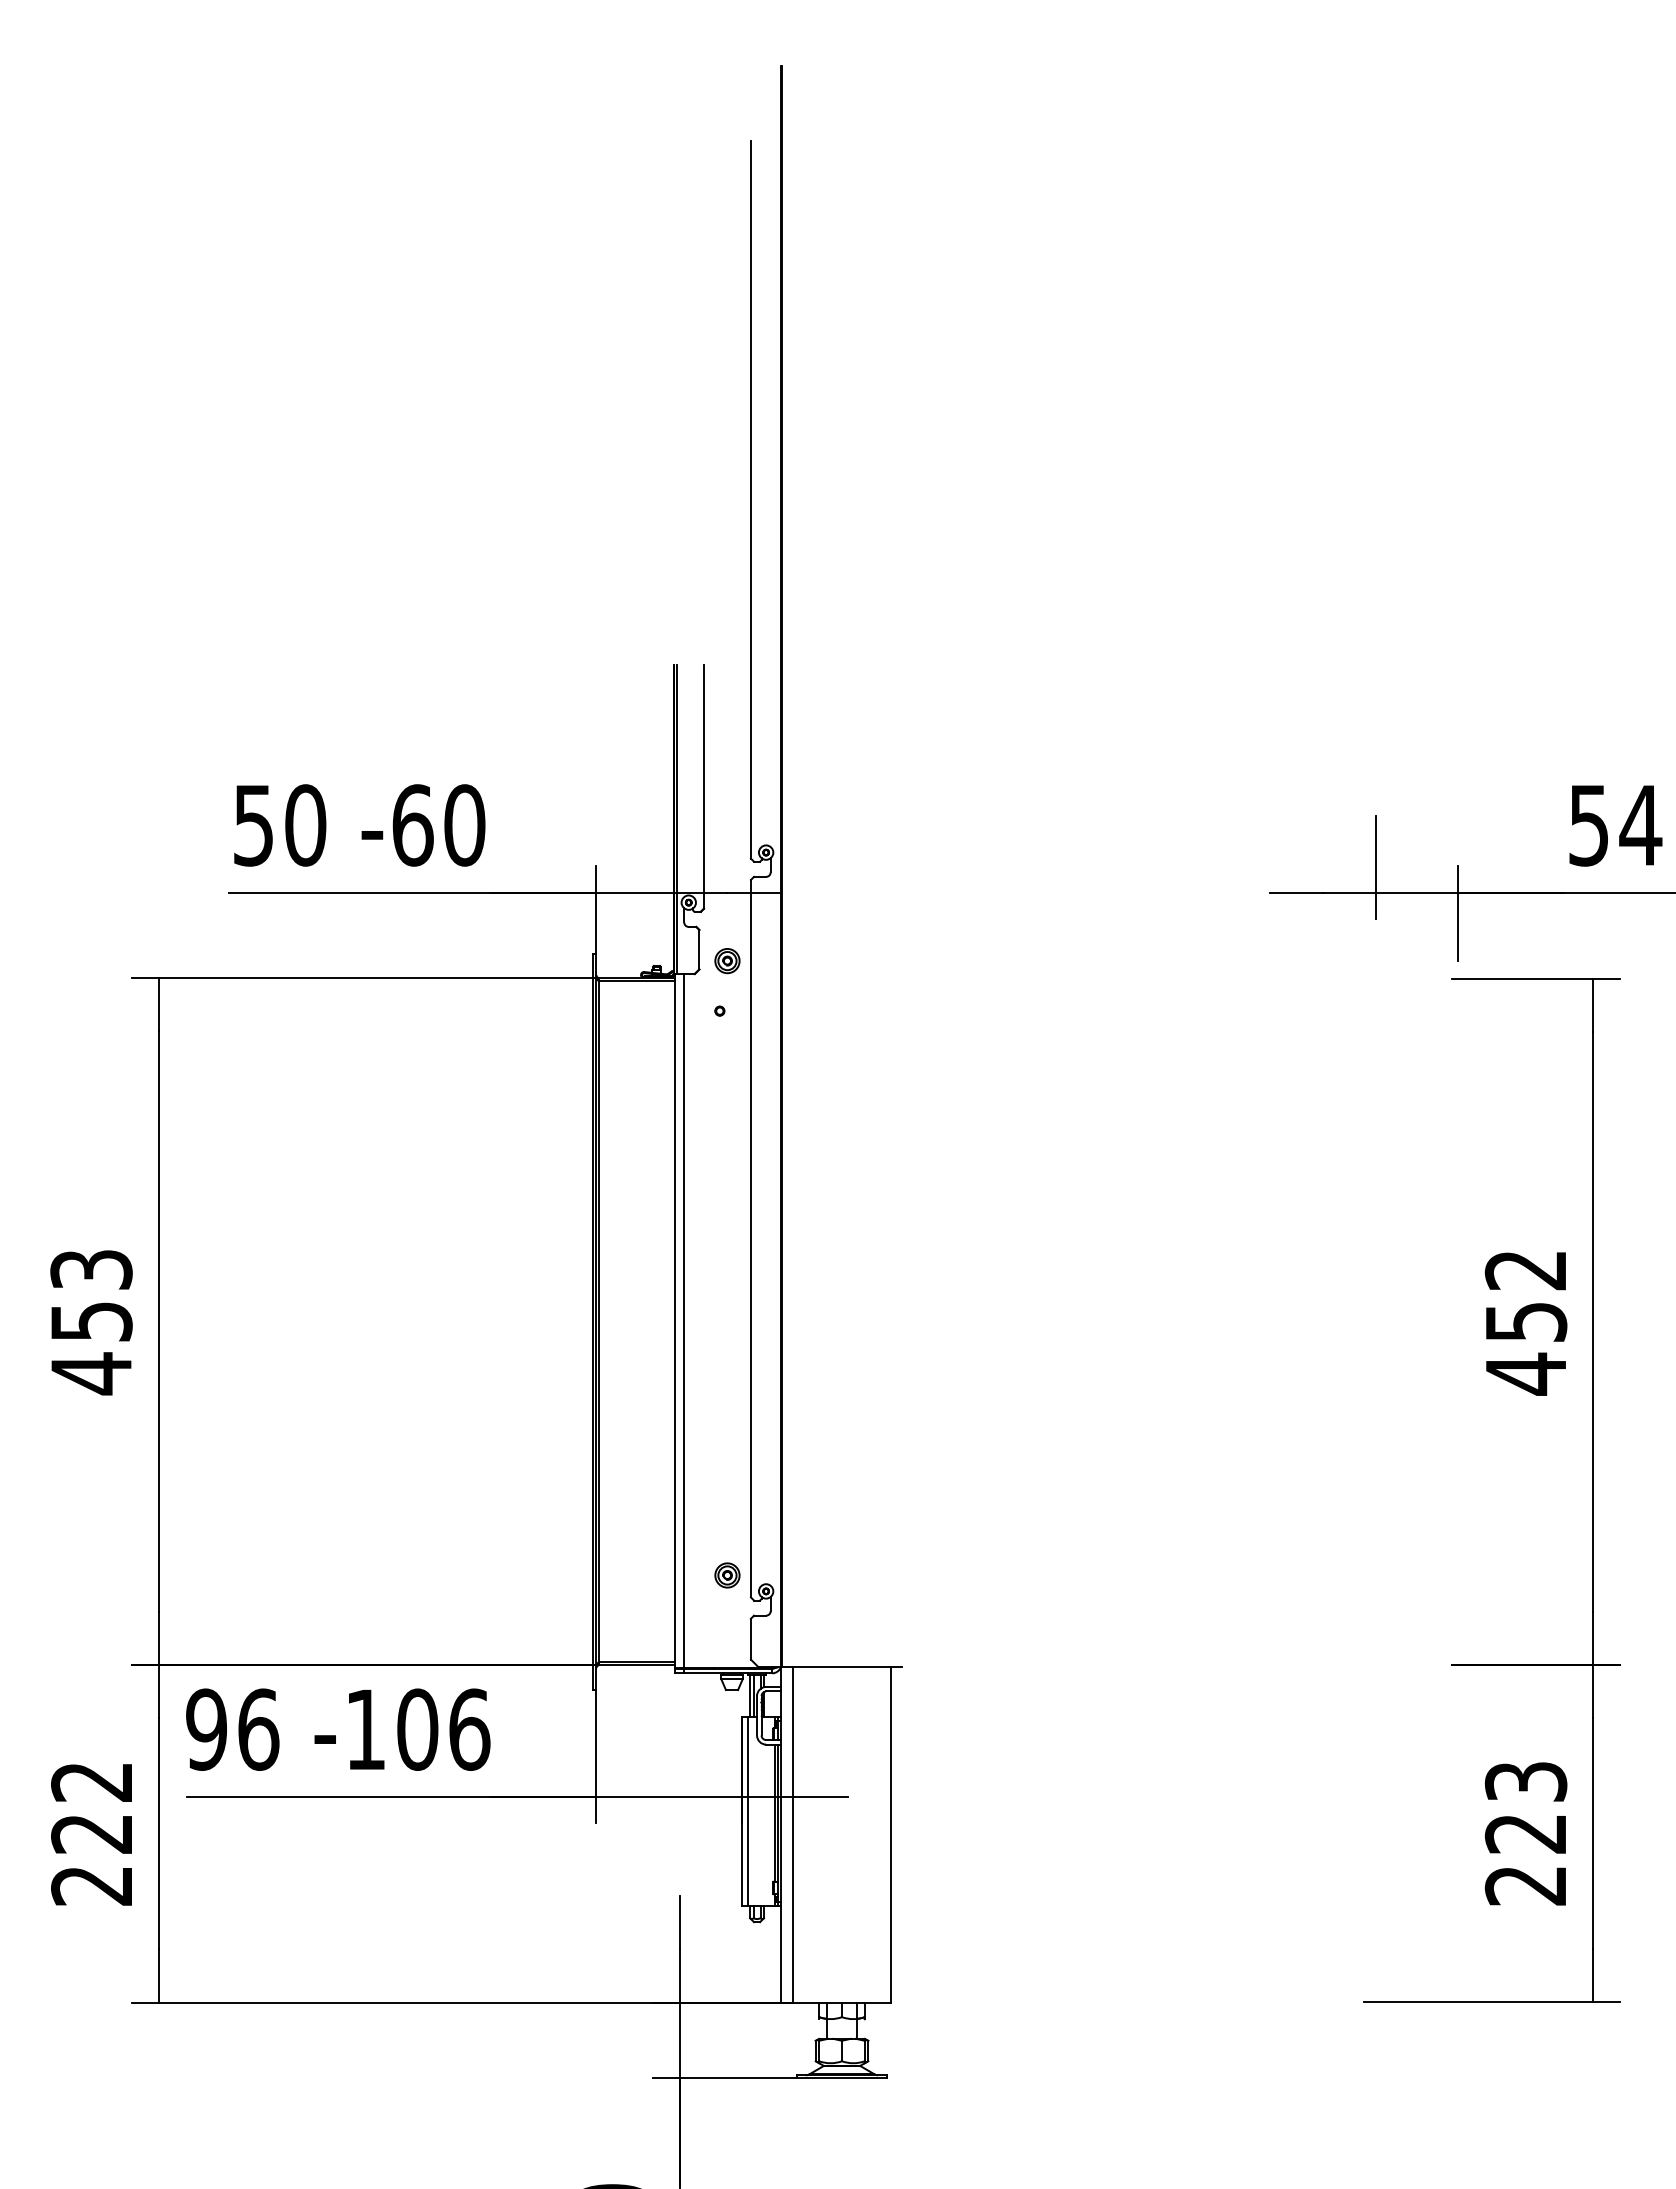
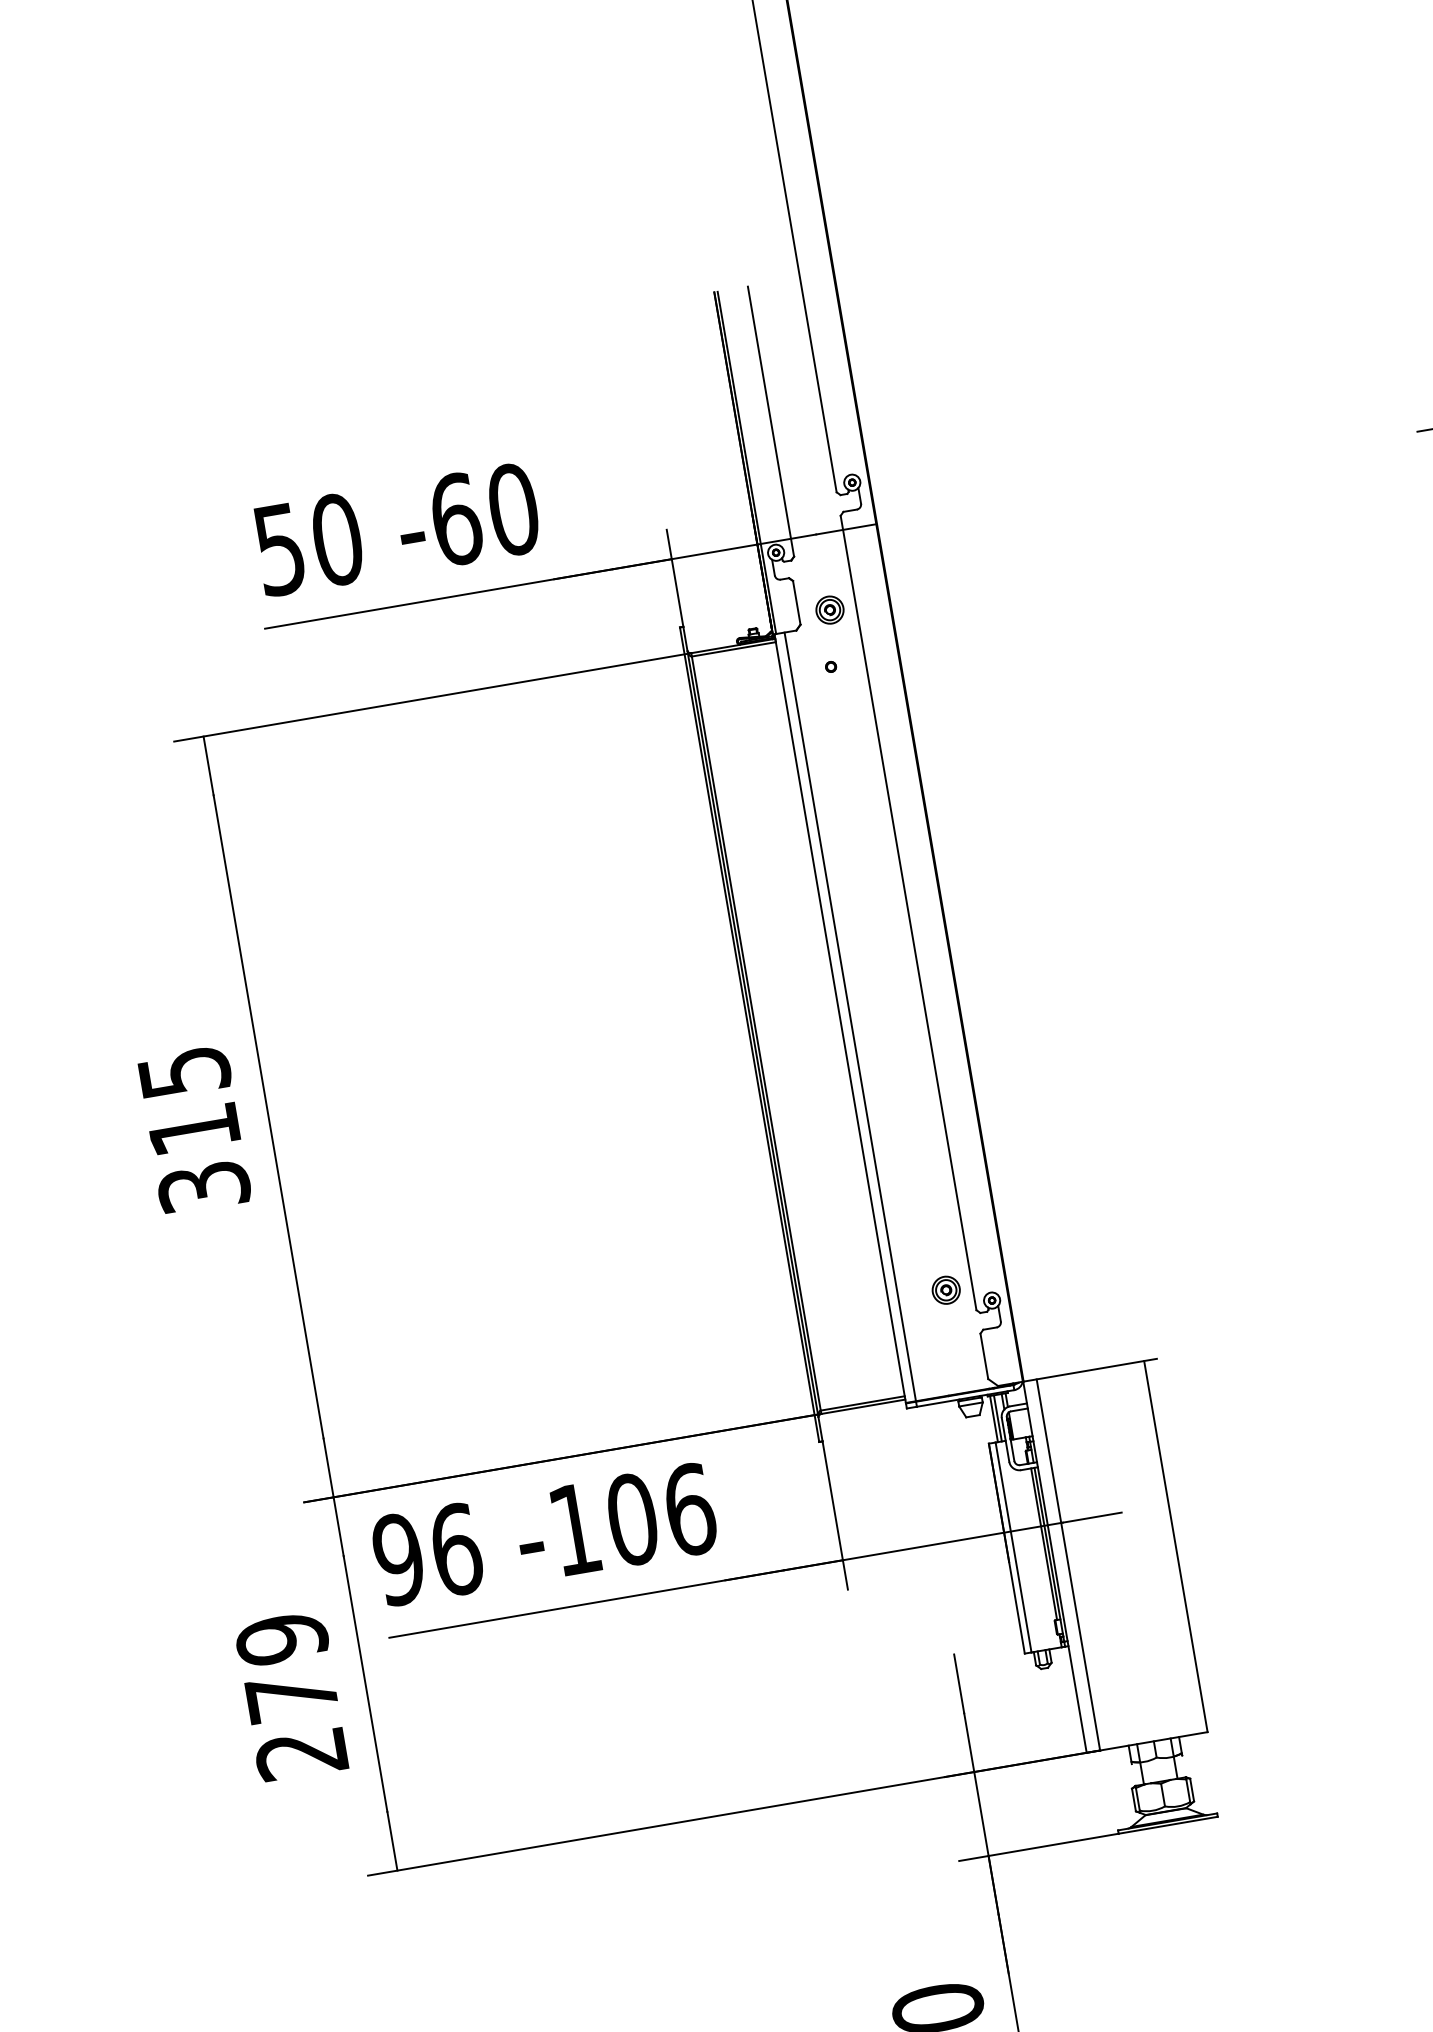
text: (91, 1322) -> (194, 1130), 453 -> 315
text: (92, 1807) -> (287, 1667), 222 -> 279

